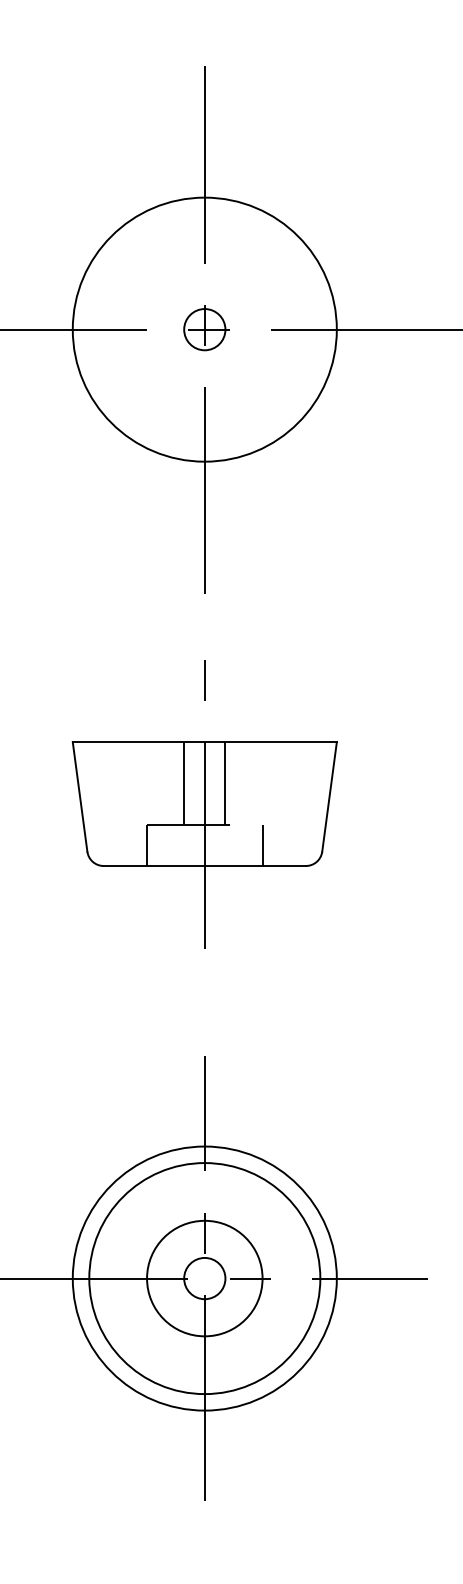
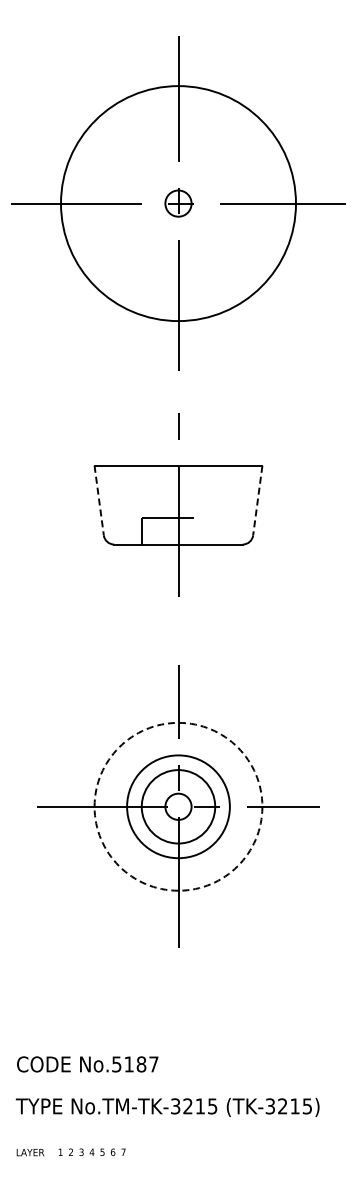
circle: (204, 329) -> (178, 203), size x1.4
line: (184, 782) -> (165, 491), removed
line: (225, 782) -> (191, 491), removed
line: (80, 798) -> (99, 501), solid -> dashed
line: (329, 798) -> (257, 501), solid -> dashed
line: (263, 845) -> (215, 531), removed
circle: (204, 1278) -> (178, 806), size x0.7
circle: (204, 1278) -> (178, 806), solid -> dashed

